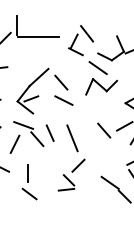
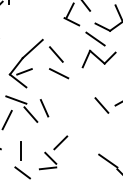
line: (37, 37) -> (31, 6), removed
line: (72, 138) -> (68, 113), removed
part: (71, 174) -> (53, 152), moved

